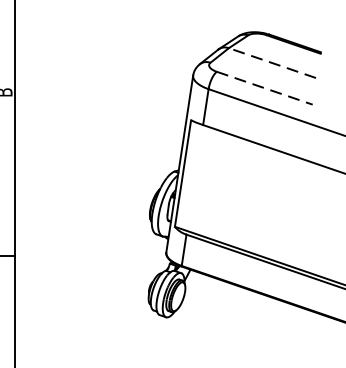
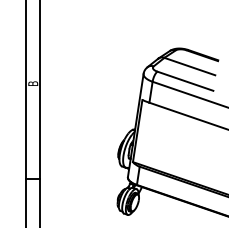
line: (271, 62) -> (189, 66), dashed -> solid
line: (264, 88) -> (185, 81), dashed -> solid

